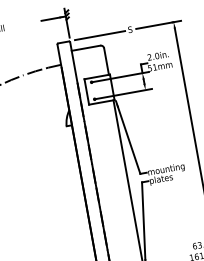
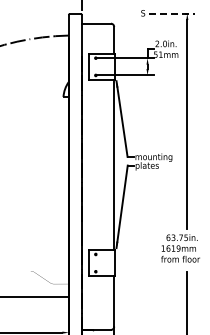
line: (158, 24) -> (171, 13), solid -> dashed
line: (99, 35) -> (111, 13), removed

